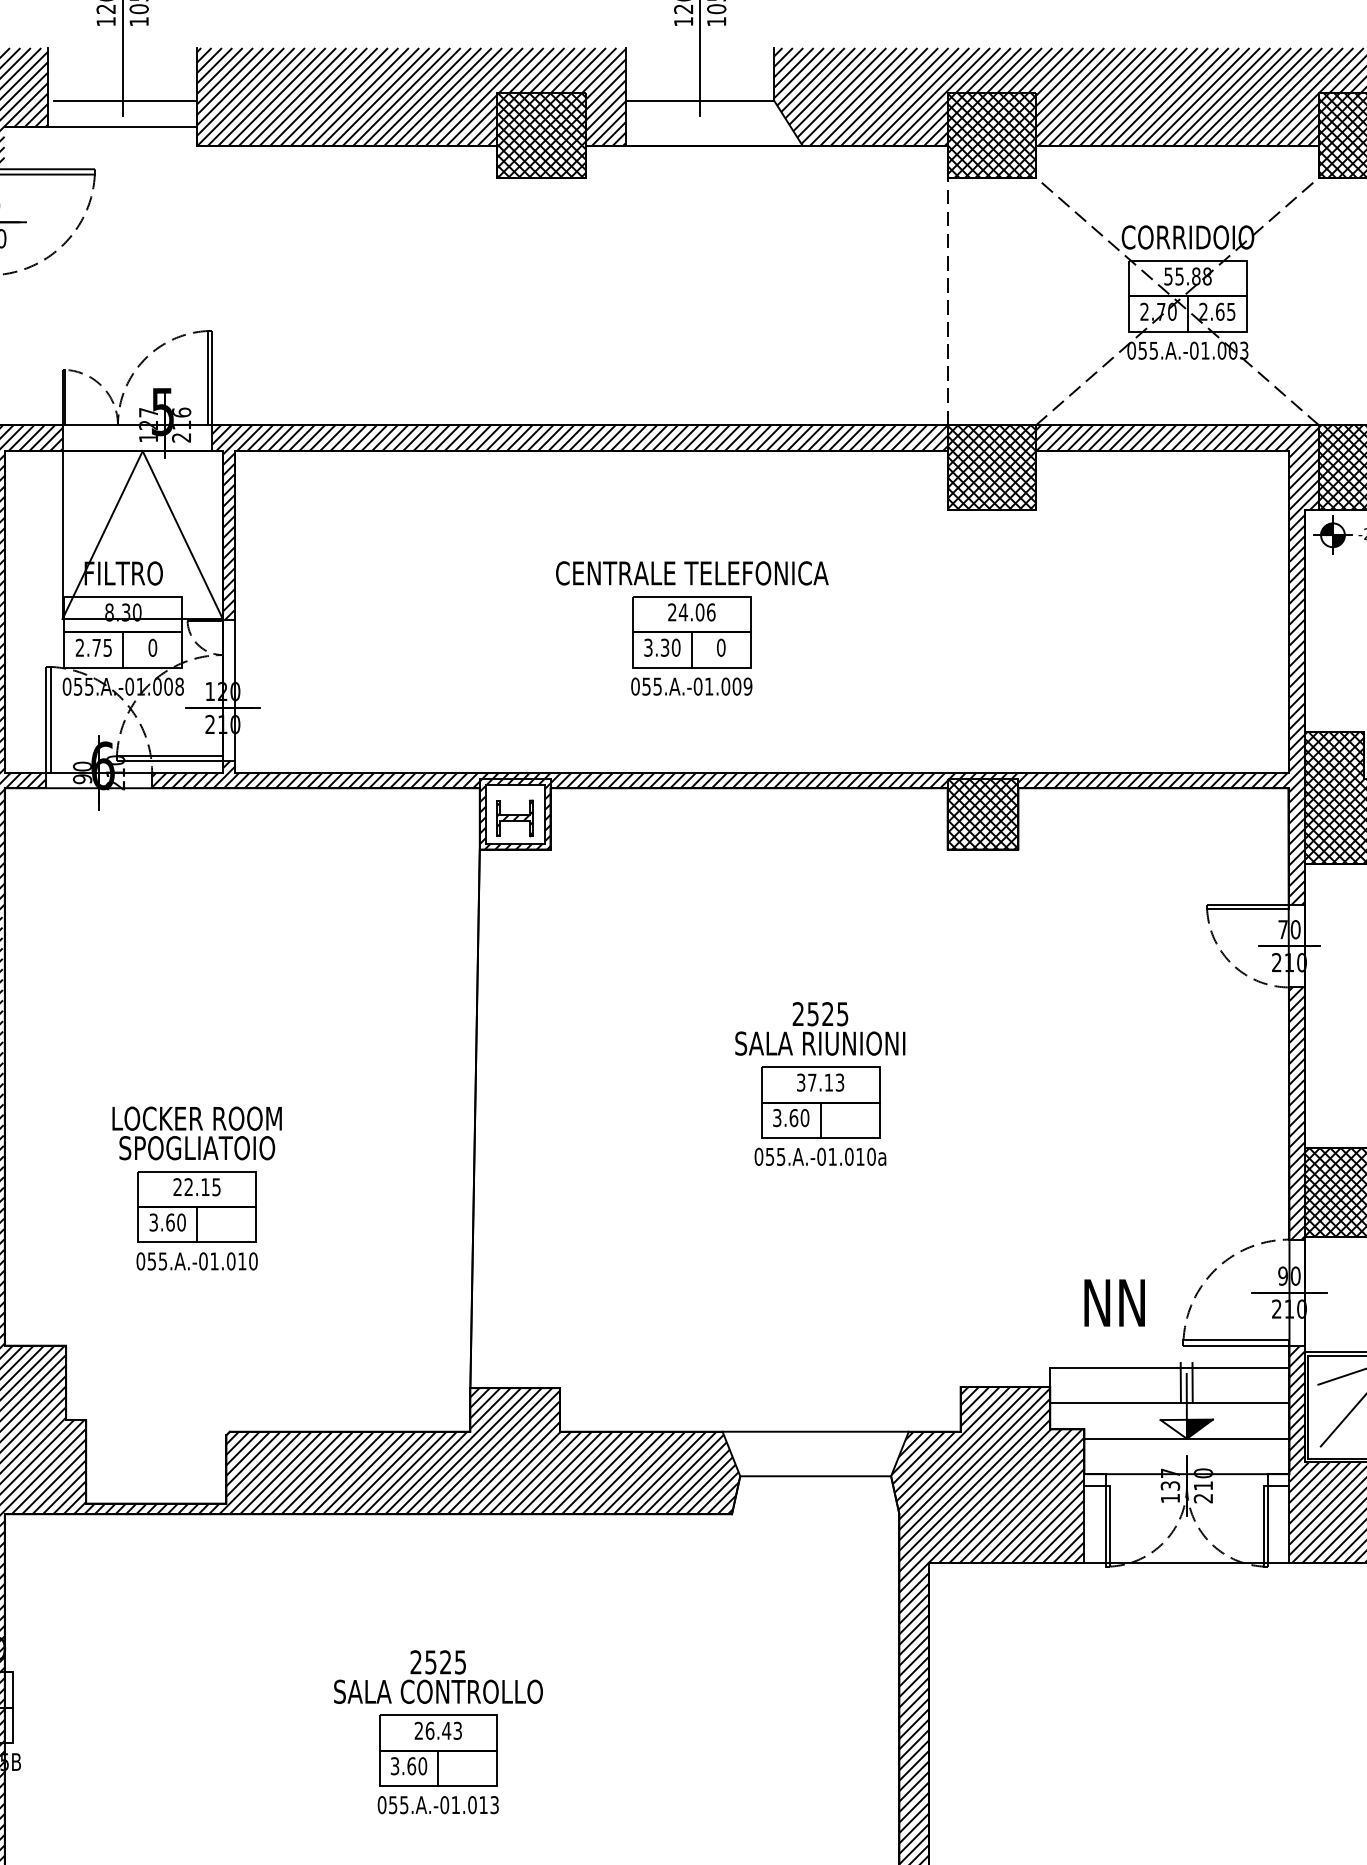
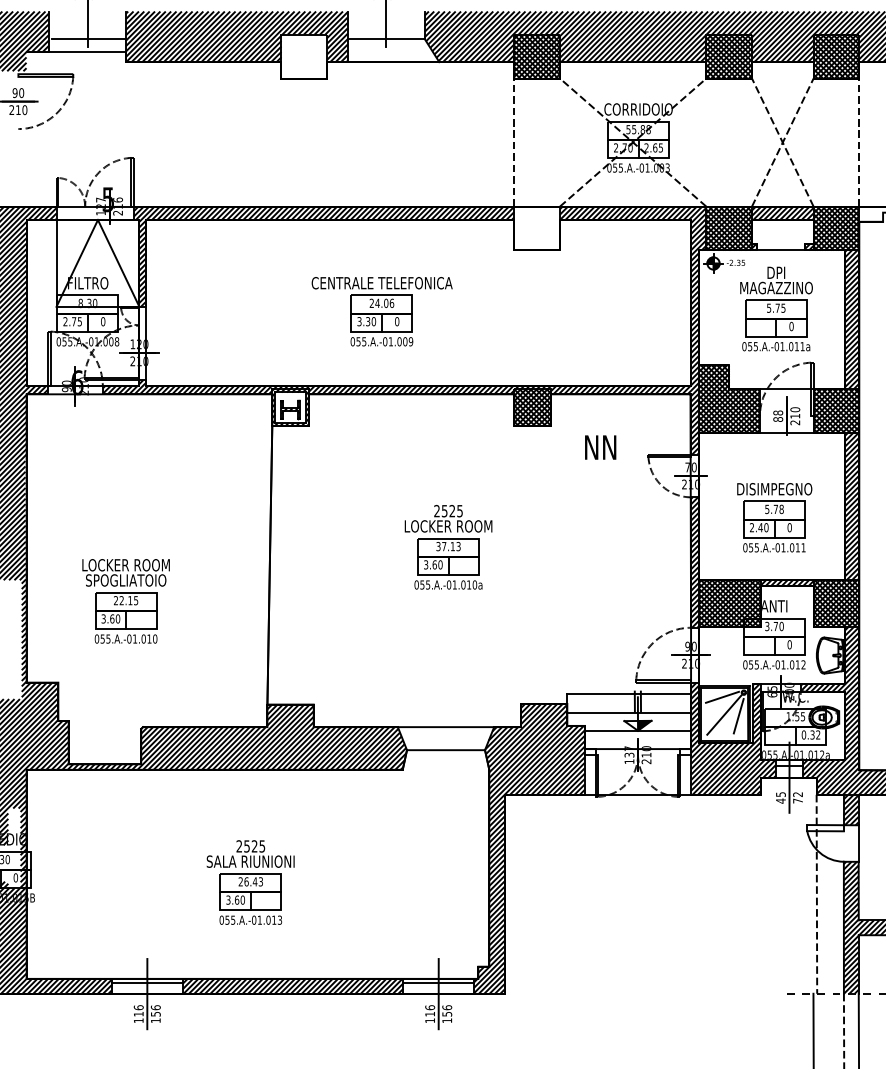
hatch: (542, 135) -> (304, 56), removed
hatch: (992, 467) -> (537, 228), removed
text: (818, 1043) -> (447, 526), SALA RIUNIONI -> LOCKER ROOM
text: (1114, 1302) -> (600, 447), moved
text: (437, 1691) -> (250, 861), SALA CONTROLLO -> SALA RIUNIONI

